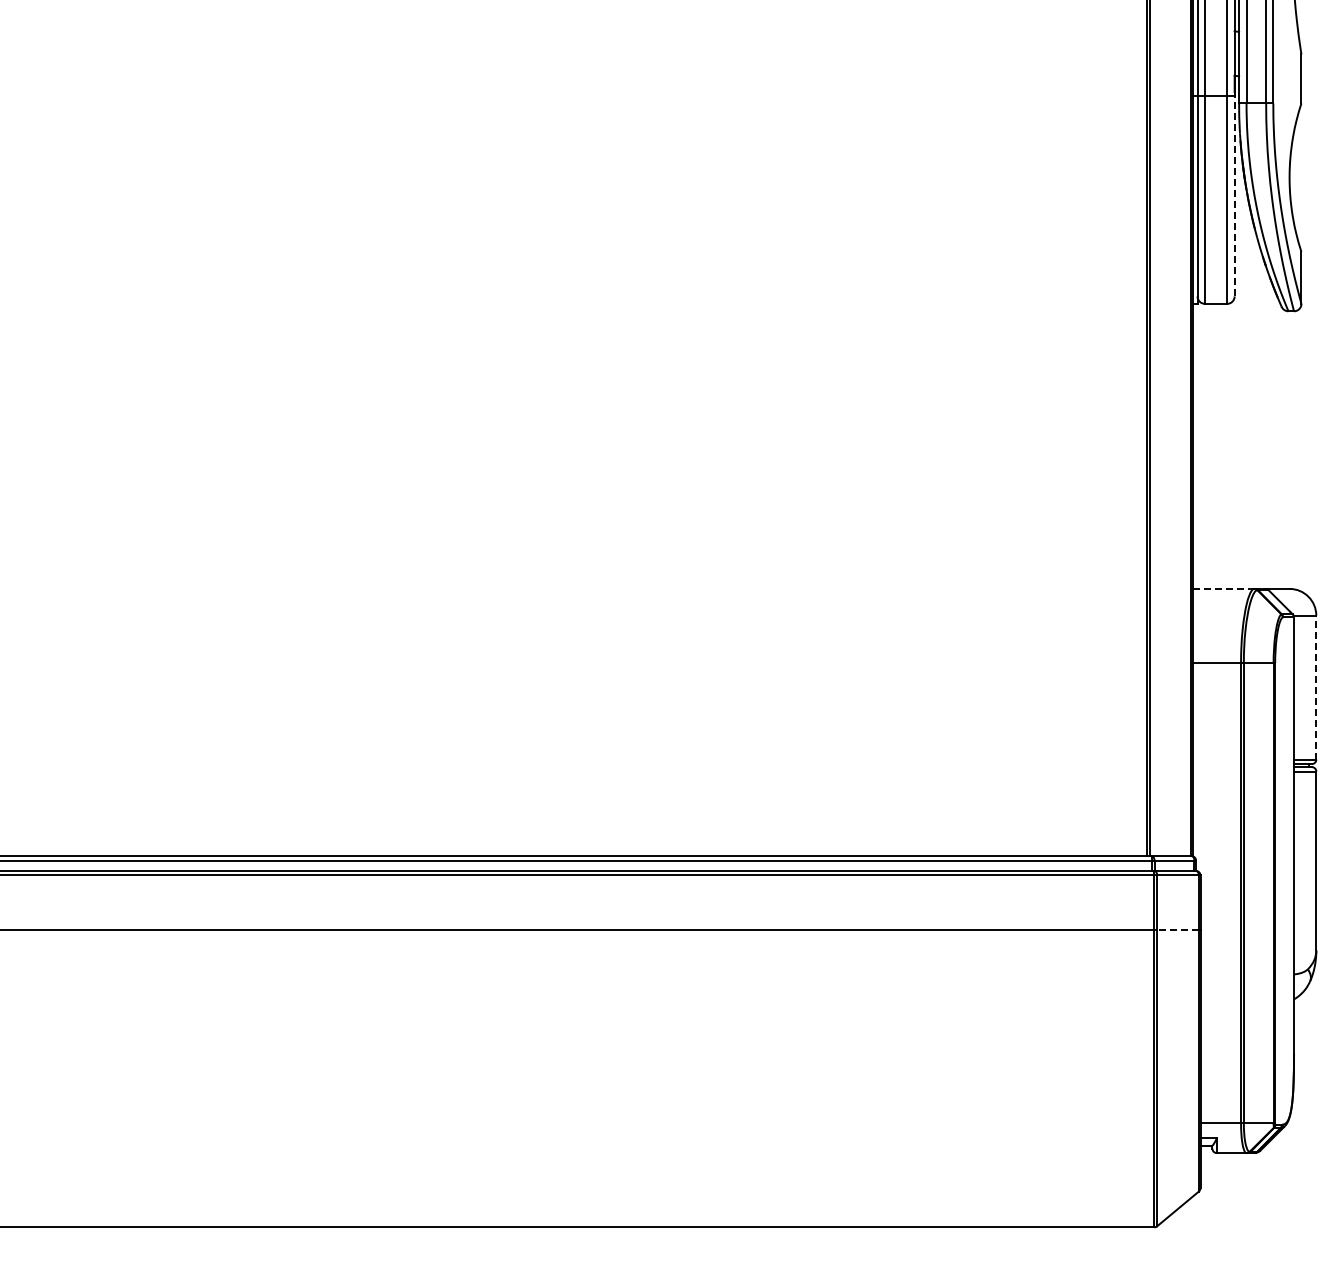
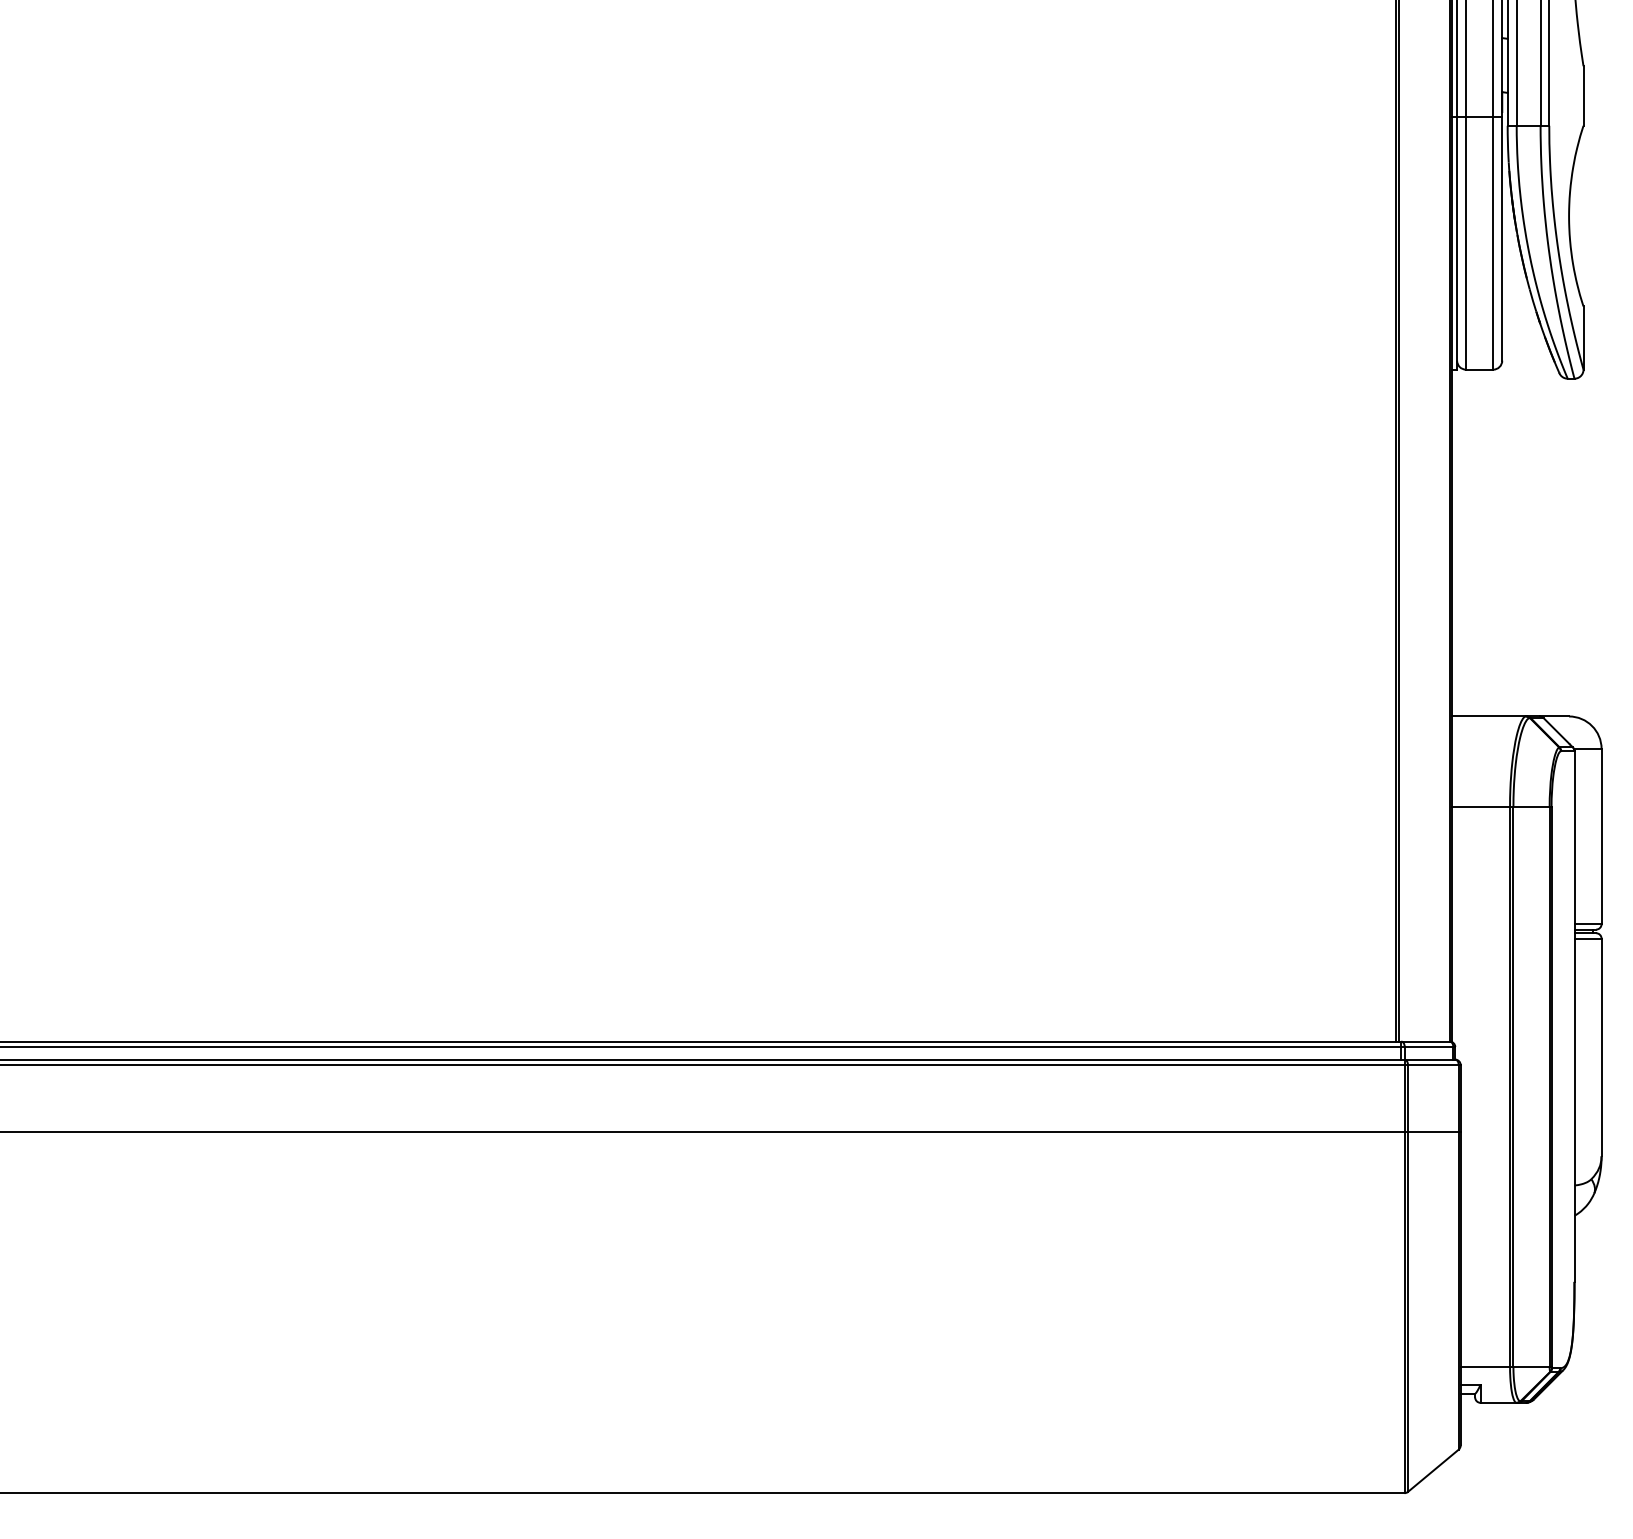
line: (1234, 195) -> (1502, 237), dashed -> solid
line: (1223, 588) -> (1488, 715), dashed -> solid
line: (1316, 687) -> (1601, 836), dashed -> solid
line: (1178, 930) -> (1433, 1132), dashed -> solid

